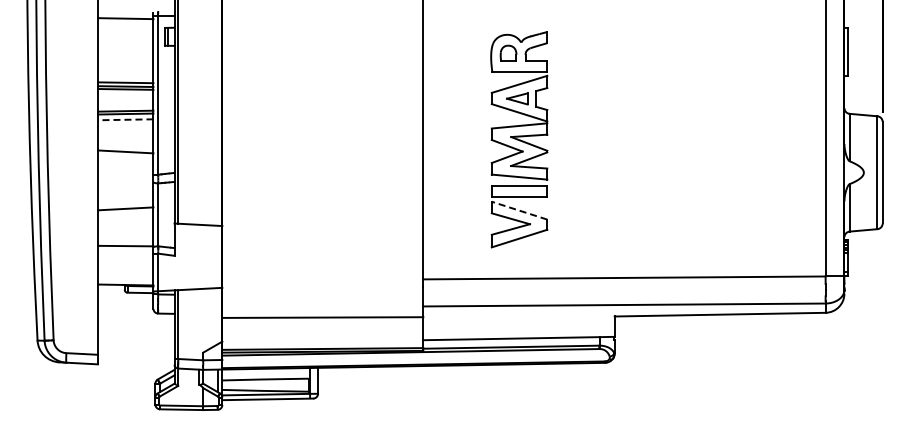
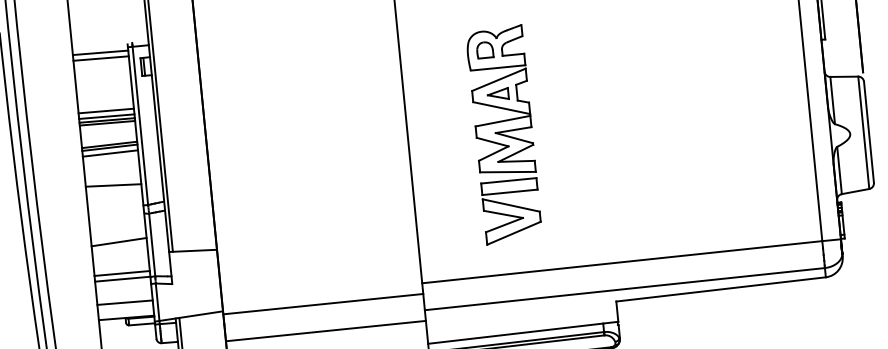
line: (125, 23) -> (100, 57), added
line: (125, 76) -> (106, 110), added
line: (125, 119) -> (110, 153), dashed -> solid
line: (519, 210) -> (511, 205), dashed -> solid
line: (125, 240) -> (122, 273), added
line: (125, 269) -> (124, 302), added
line: (322, 290) -> (322, 304), added

